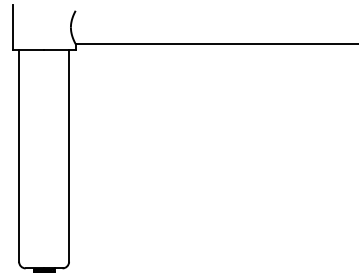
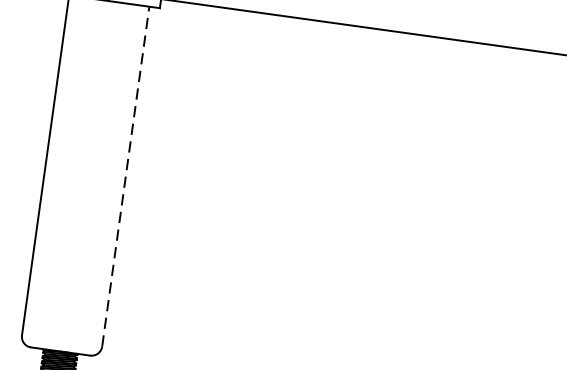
line: (69, 155) -> (126, 176), solid -> dashed

